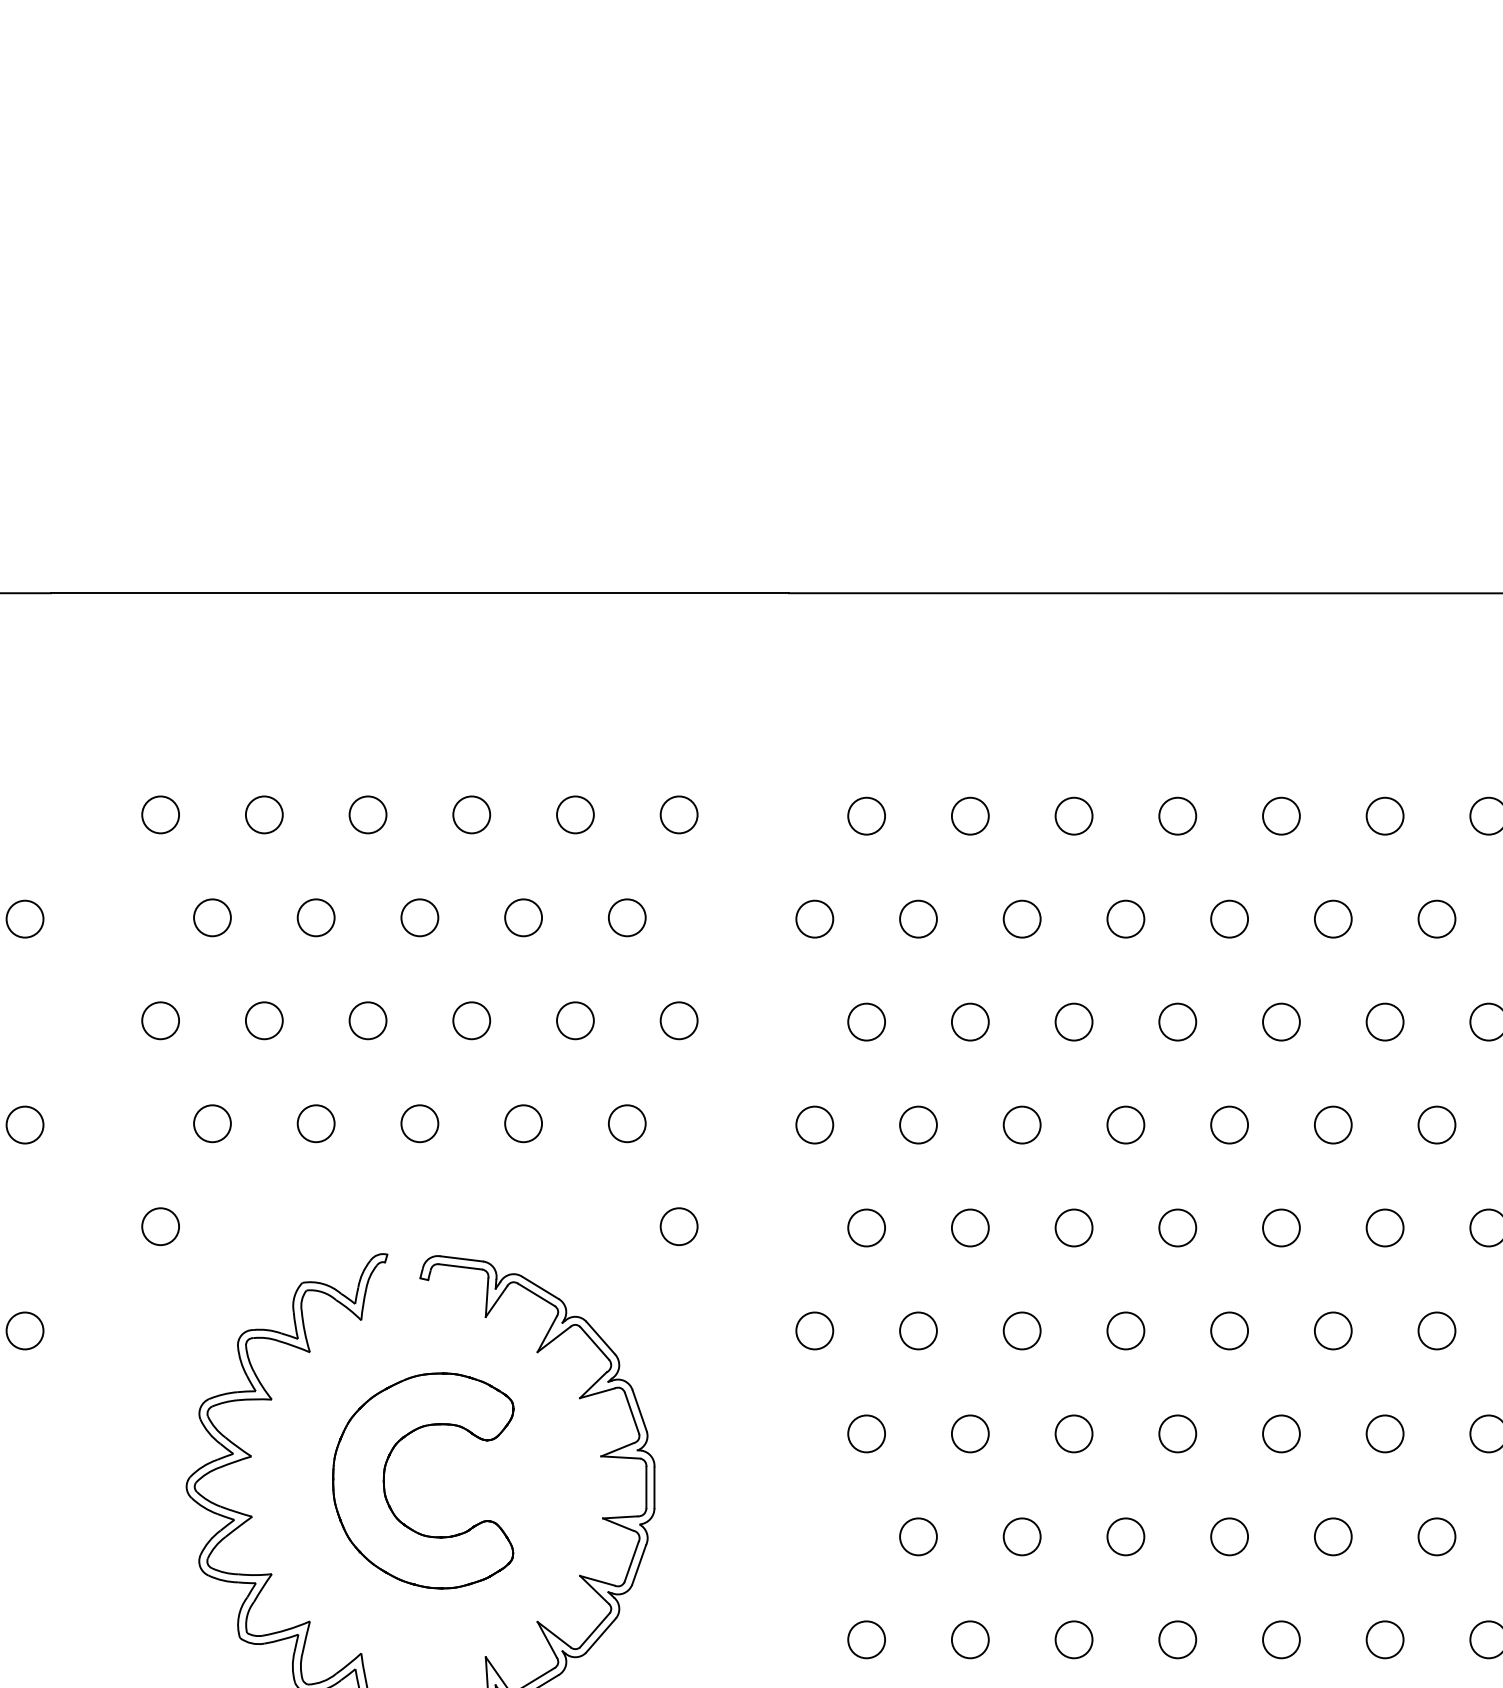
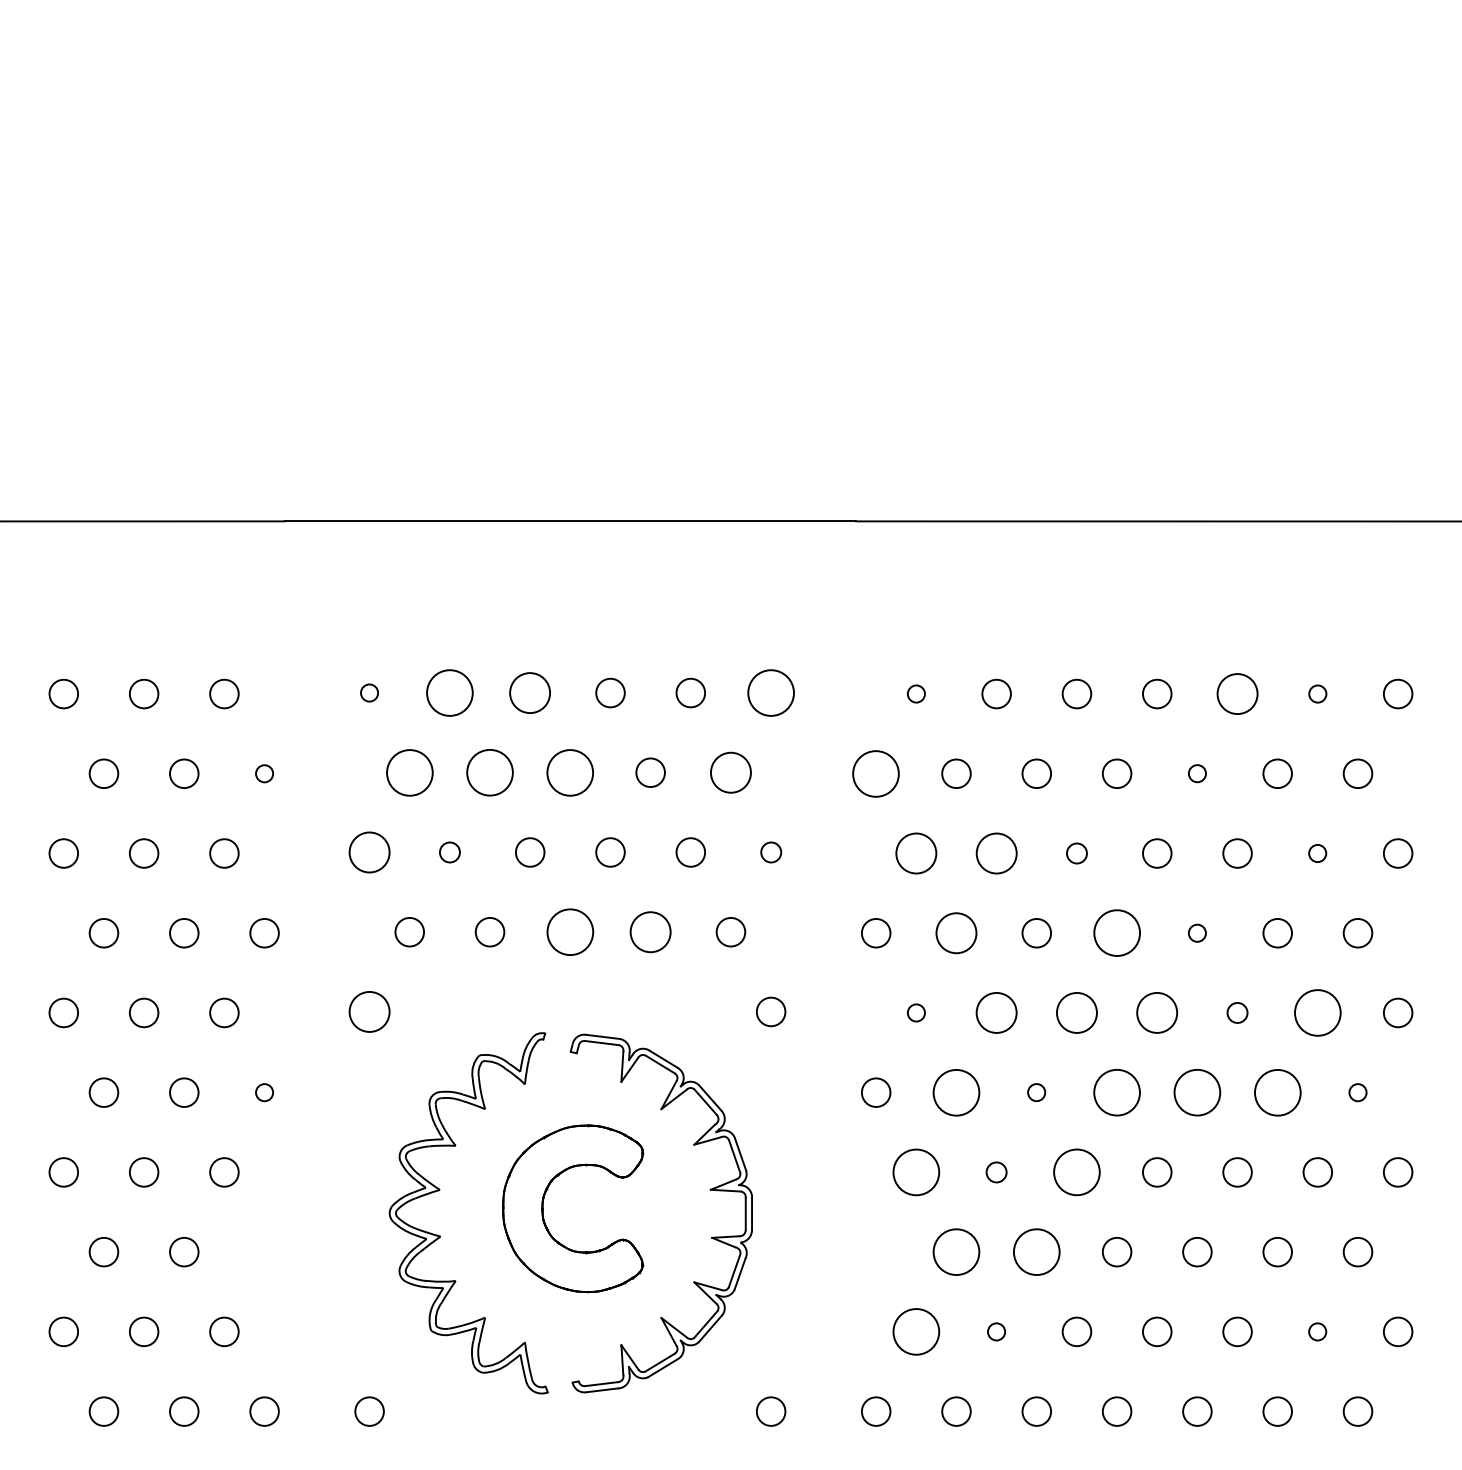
circle: (160, 814) -> (369, 692), size x0.6
circle: (263, 814) -> (449, 692), size x1.6
circle: (368, 814) -> (530, 692), size x1.4
circle: (678, 814) -> (770, 692), size x1.6
circle: (866, 815) -> (916, 693), size x0.6
circle: (1281, 815) -> (1237, 693), size x1.4
circle: (1384, 815) -> (1317, 693), size x0.6
circle: (212, 917) -> (409, 772), size x1.6
circle: (315, 917) -> (489, 772), size x1.6
circle: (420, 917) -> (570, 772), size x1.6
circle: (626, 917) -> (730, 772), size x1.4
circle: (24, 918) -> (264, 773), size x0.6
circle: (815, 918) -> (876, 773), size x1.6
circle: (1229, 918) -> (1197, 773), size x0.6
circle: (160, 1020) -> (369, 852), size x1.4
circle: (263, 1020) -> (449, 852), size x0.7
circle: (679, 1020) -> (771, 852), size x0.7
circle: (866, 1022) -> (916, 853), size x1.4
circle: (970, 1022) -> (996, 853), size x1.4
circle: (1073, 1022) -> (1076, 853), size x0.7
circle: (1384, 1022) -> (1317, 853), size x0.6
circle: (420, 1122) -> (570, 931), size x1.6
circle: (523, 1122) -> (650, 931), size x1.4
circle: (918, 1124) -> (956, 932), size x1.4
circle: (1229, 1124) -> (1197, 932), size x0.6
circle: (1125, 1125) -> (1116, 933), size x1.6
circle: (160, 1226) -> (369, 1011), size x1.4
circle: (866, 1227) -> (916, 1012), size x0.6
circle: (970, 1227) -> (996, 1012), size x1.4
circle: (1073, 1227) -> (1076, 1012), size x1.4
circle: (1178, 1227) -> (1157, 1012), size x1.4
circle: (1281, 1227) -> (1237, 1012), size x0.7
circle: (1384, 1227) -> (1317, 1012), size x1.6
circle: (24, 1330) -> (264, 1092), size x0.6
circle: (918, 1330) -> (956, 1092), size x1.6
circle: (1021, 1330) -> (1036, 1092), size x0.6
circle: (1125, 1330) -> (1116, 1092), size x1.6
circle: (1229, 1330) -> (1197, 1092), size x1.6
circle: (1333, 1330) -> (1277, 1092), size x1.6
circle: (1436, 1330) -> (1357, 1092), size x0.6
circle: (866, 1434) -> (916, 1172), size x1.6
circle: (970, 1434) -> (996, 1172), size x0.7
circle: (1073, 1434) -> (1076, 1172), size x1.6
circle: (918, 1536) -> (956, 1251), size x1.6
circle: (1021, 1536) -> (1036, 1251), size x1.6
circle: (866, 1639) -> (916, 1331), size x1.6
circle: (970, 1639) -> (996, 1331), size x0.6
circle: (1384, 1639) -> (1317, 1331), size x0.6

